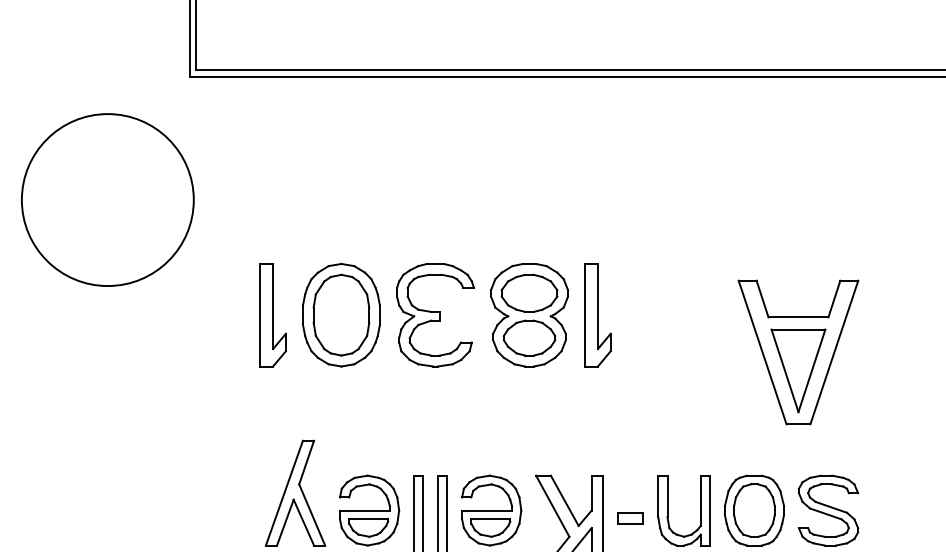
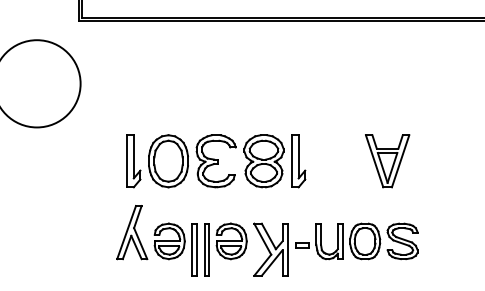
part: (435, 315) -> (216, 161), moved
part: (798, 353) -> (387, 161), size x0.71

